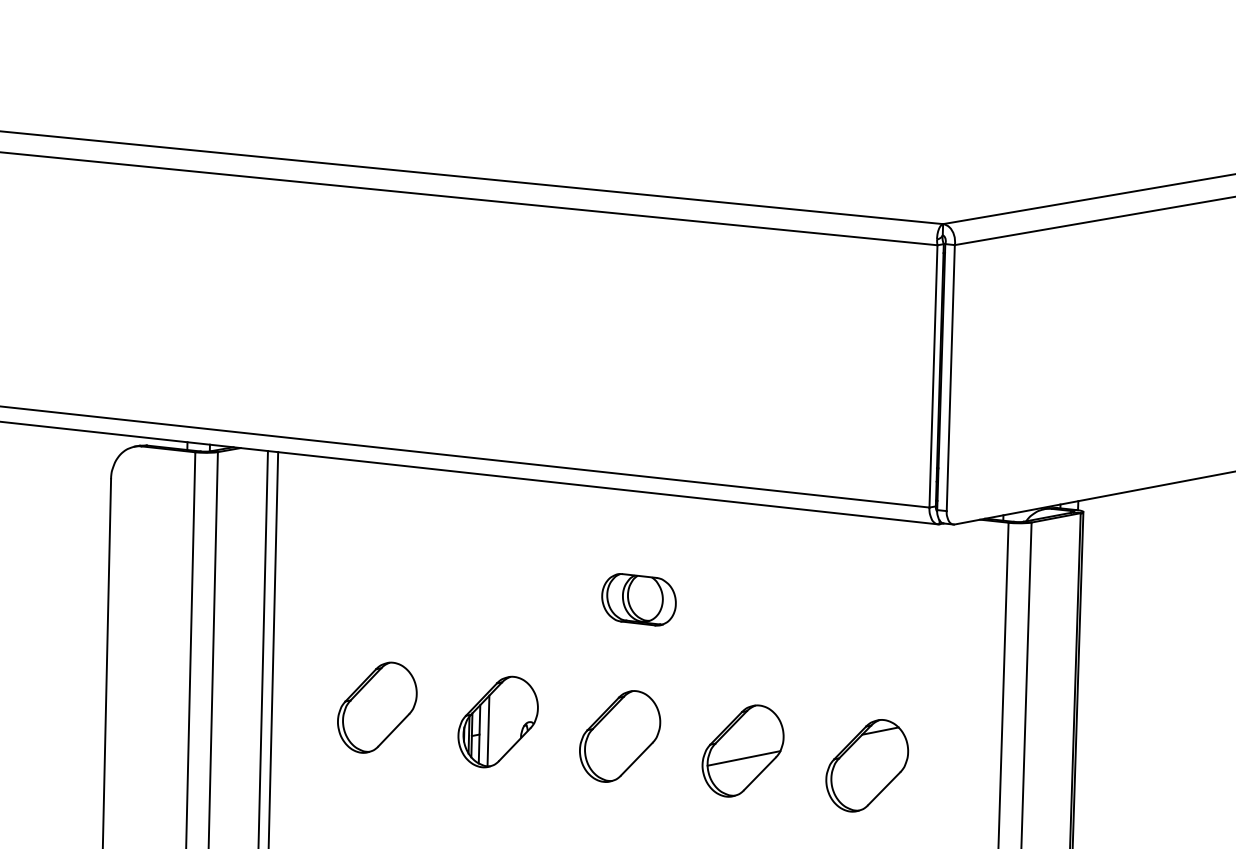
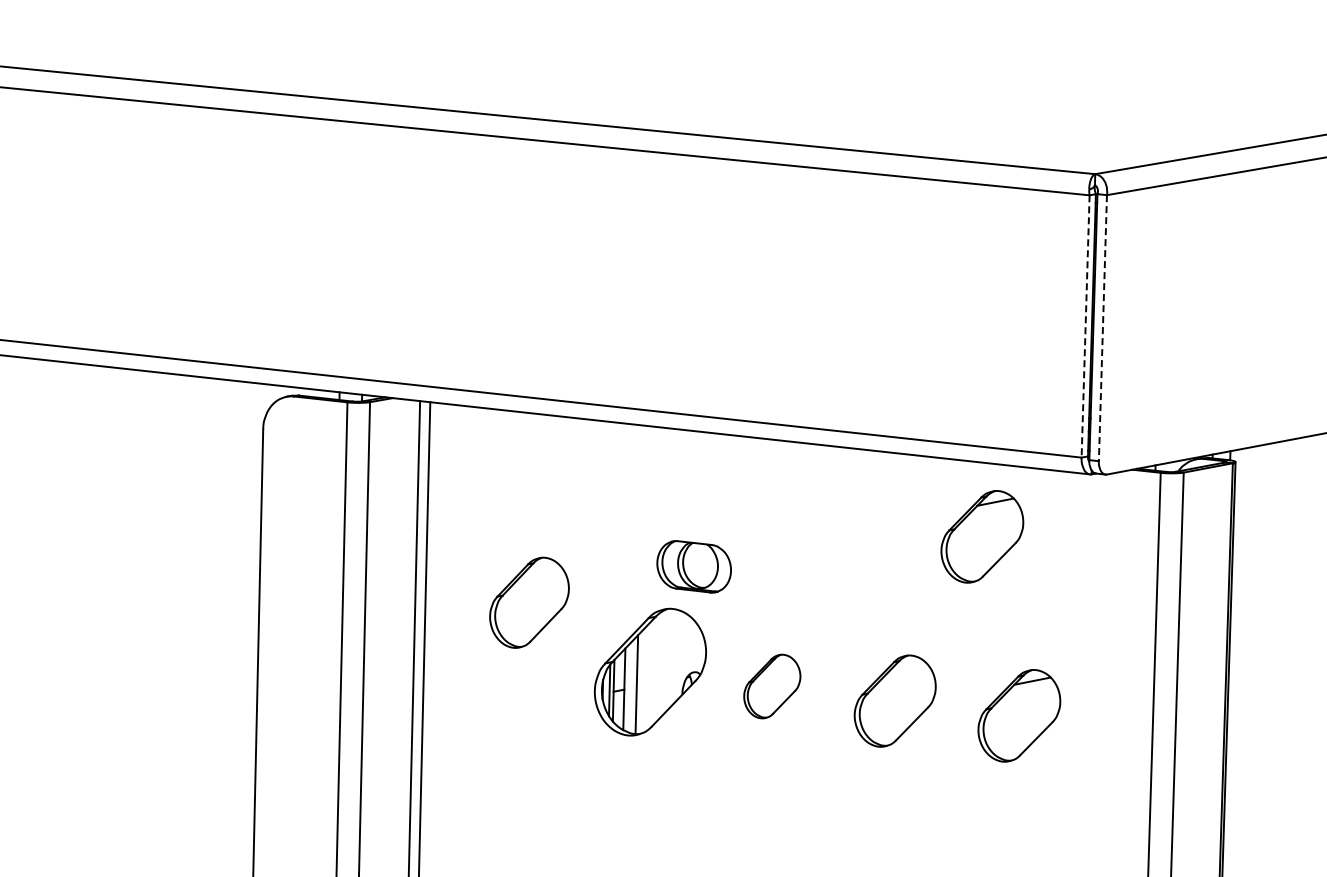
line: (933, 376) -> (1085, 326), solid -> dashed
line: (950, 378) -> (1102, 328), solid -> dashed
part: (830, 586) -> (982, 536), added
part: (638, 599) -> (693, 566), moved
part: (377, 707) -> (529, 602), moved
part: (497, 721) -> (649, 671), size x1.4
part: (620, 736) -> (772, 686), size x0.7
line: (743, 758) -> (895, 708), removed

